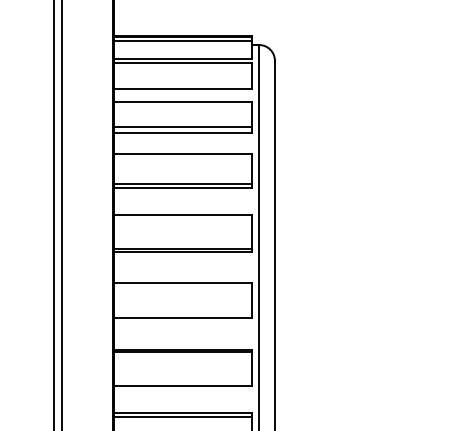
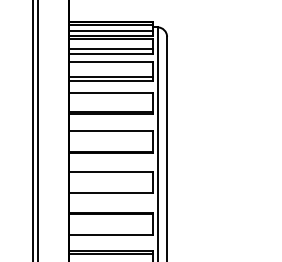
line: (183, 50) -> (111, 30), added
line: (183, 81) -> (111, 49), added

